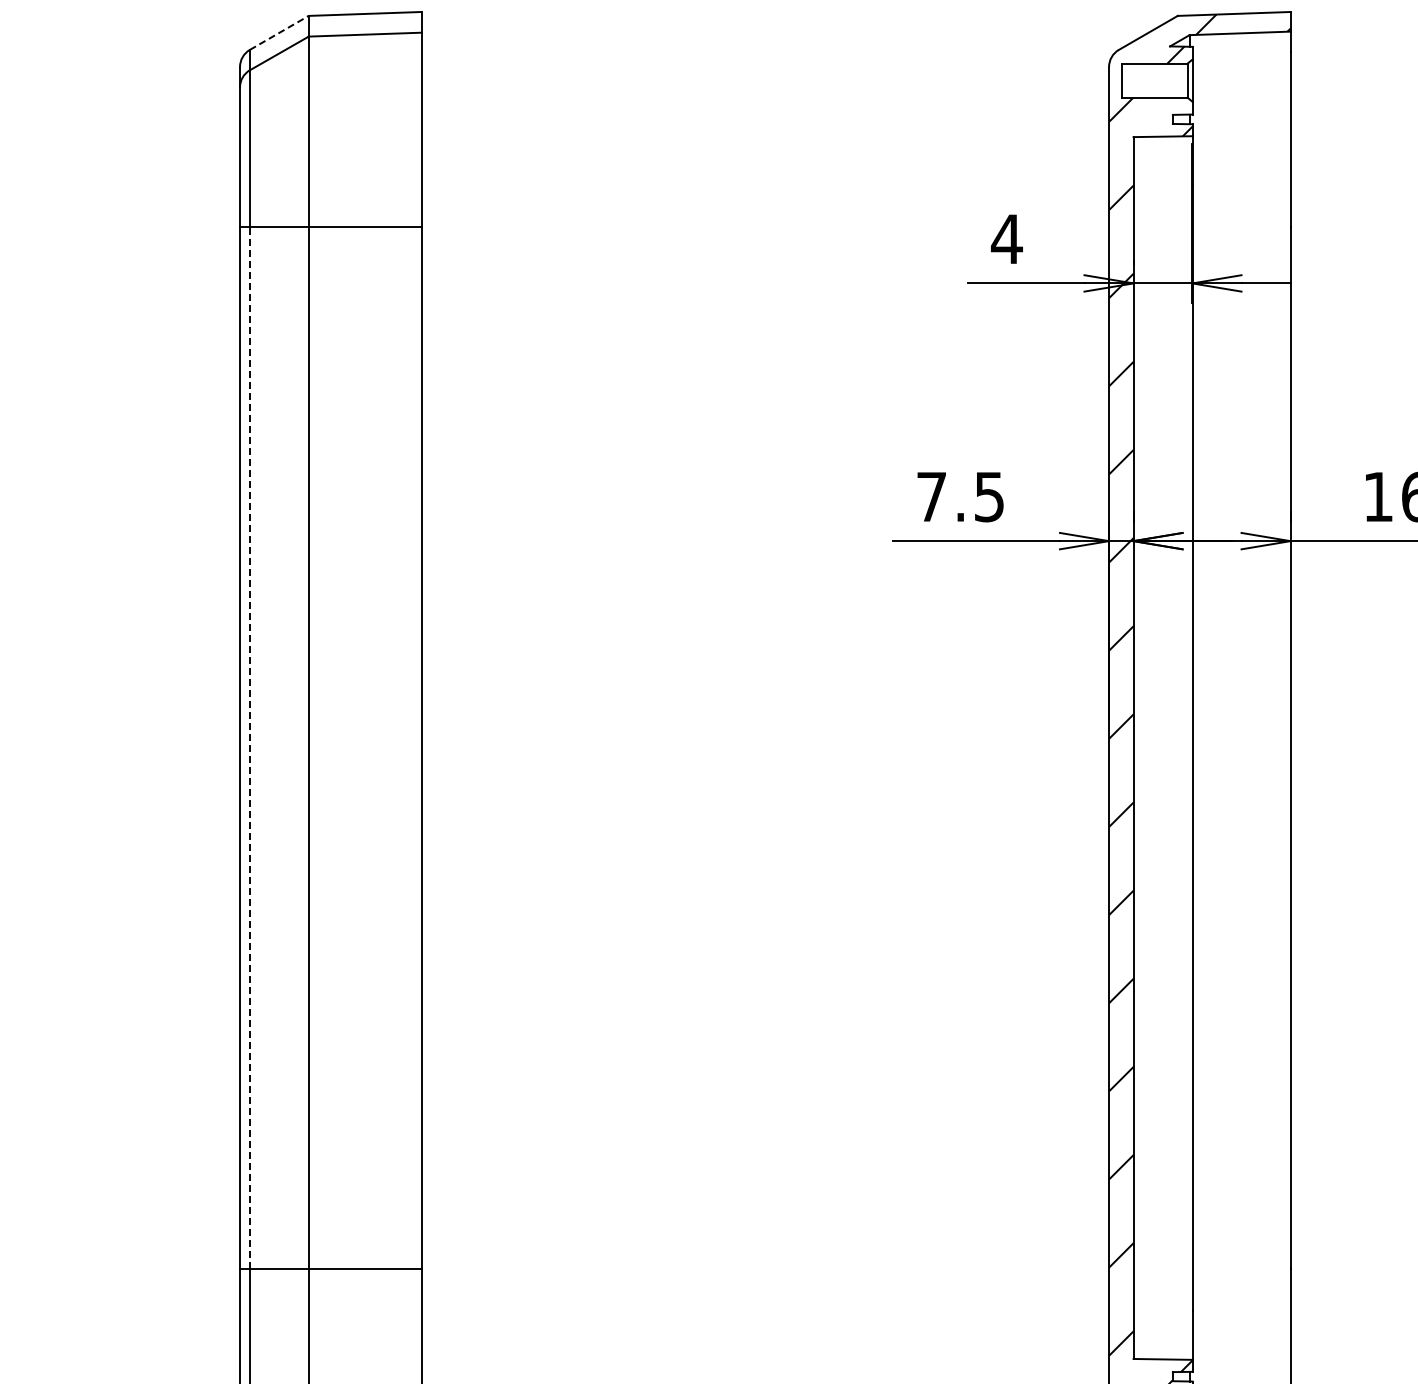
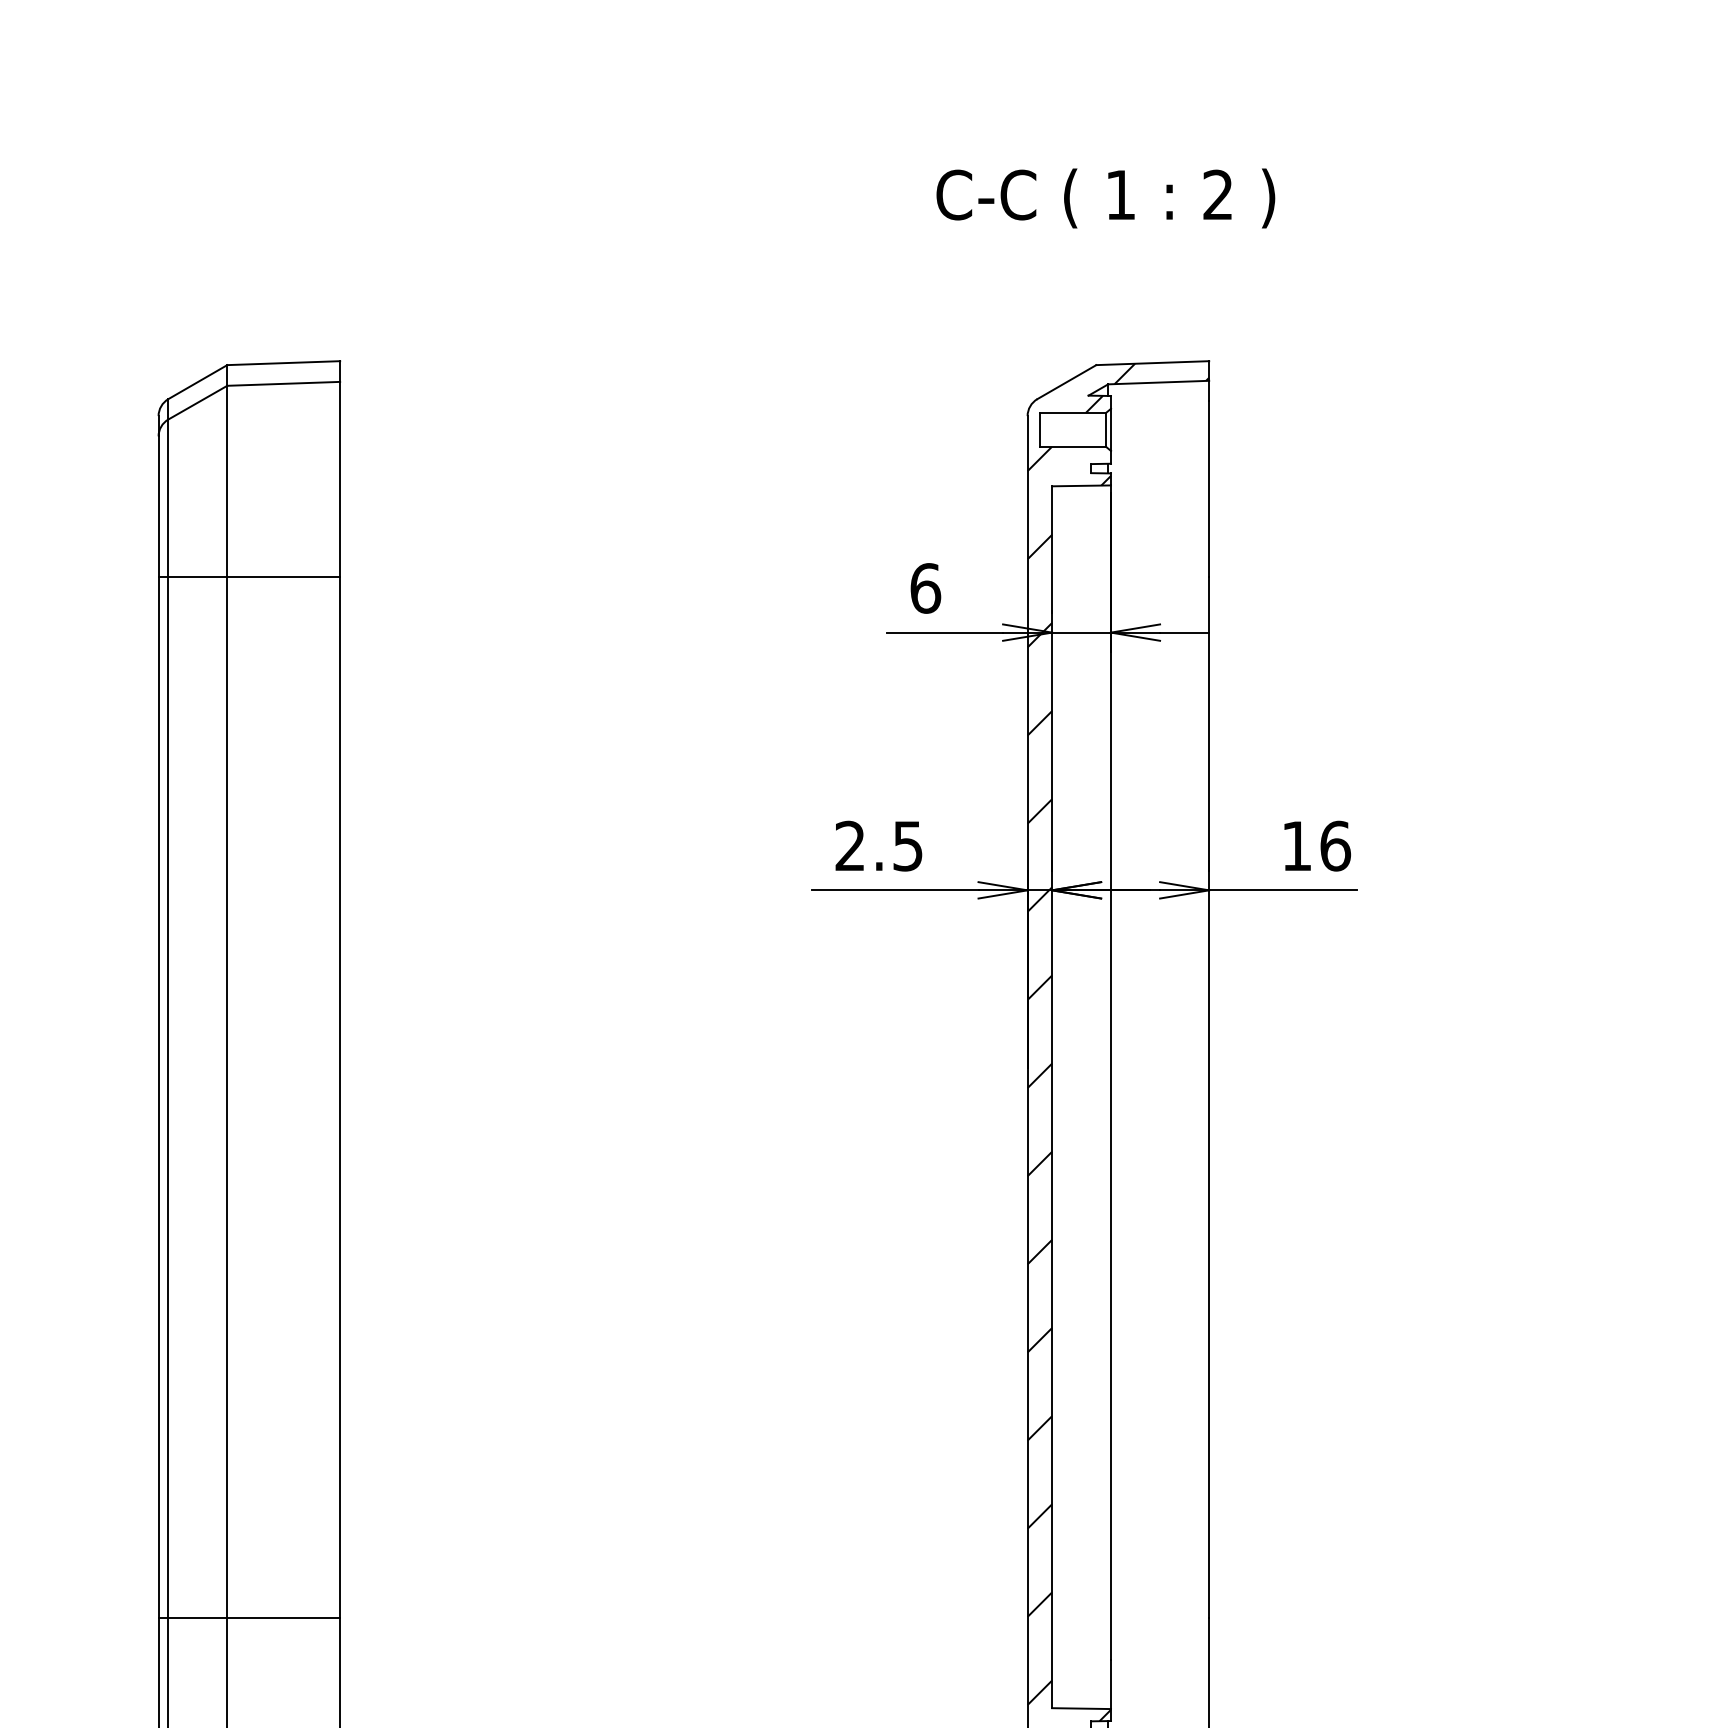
line: (278, 33) -> (197, 382), dashed -> solid
text: (1006, 239) -> (925, 588), 4 -> 6
text: (930, 496) -> (849, 845), 7.5 -> 2.5
line: (249, 748) -> (168, 1097), dashed -> solid

